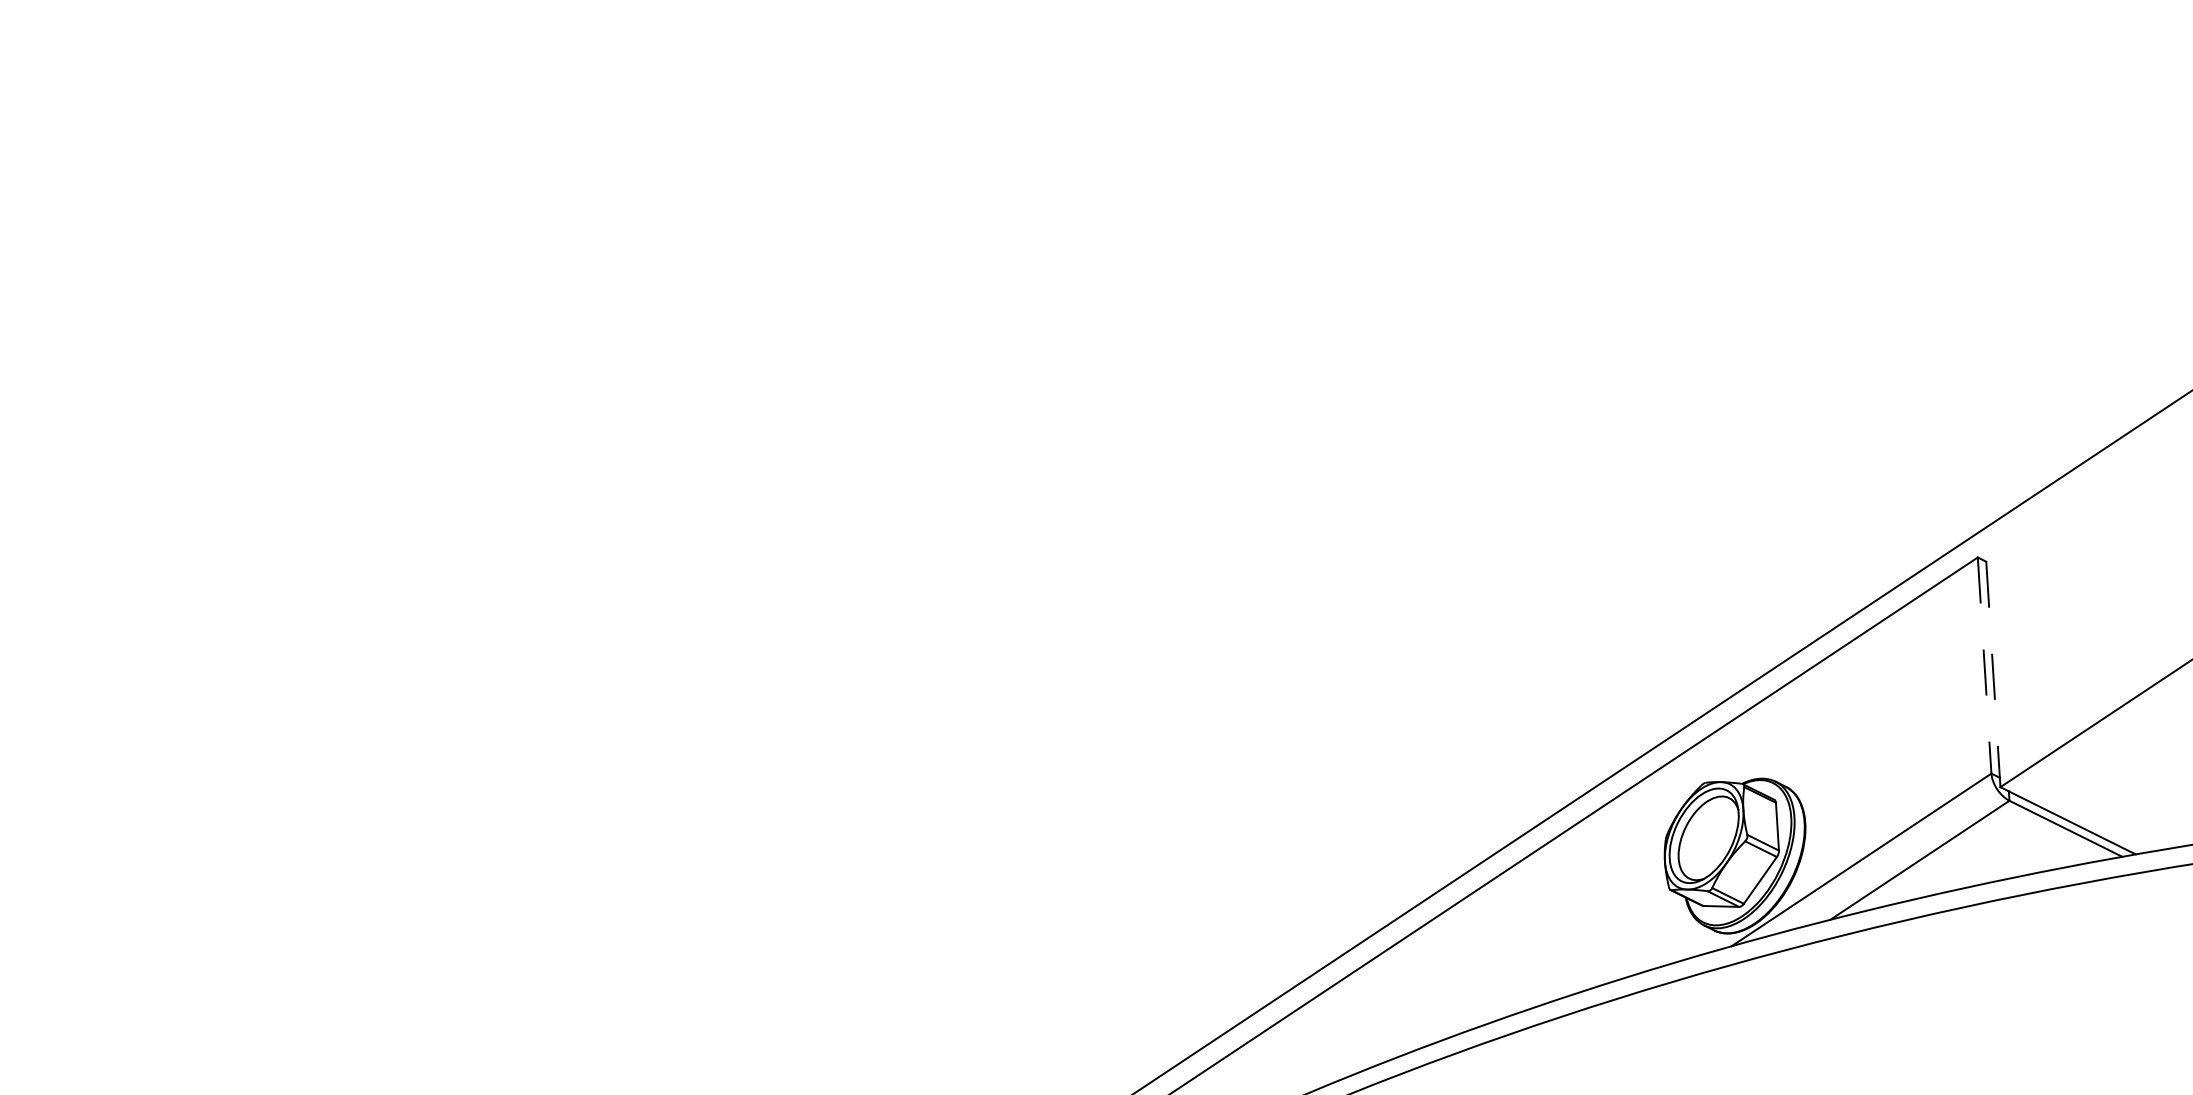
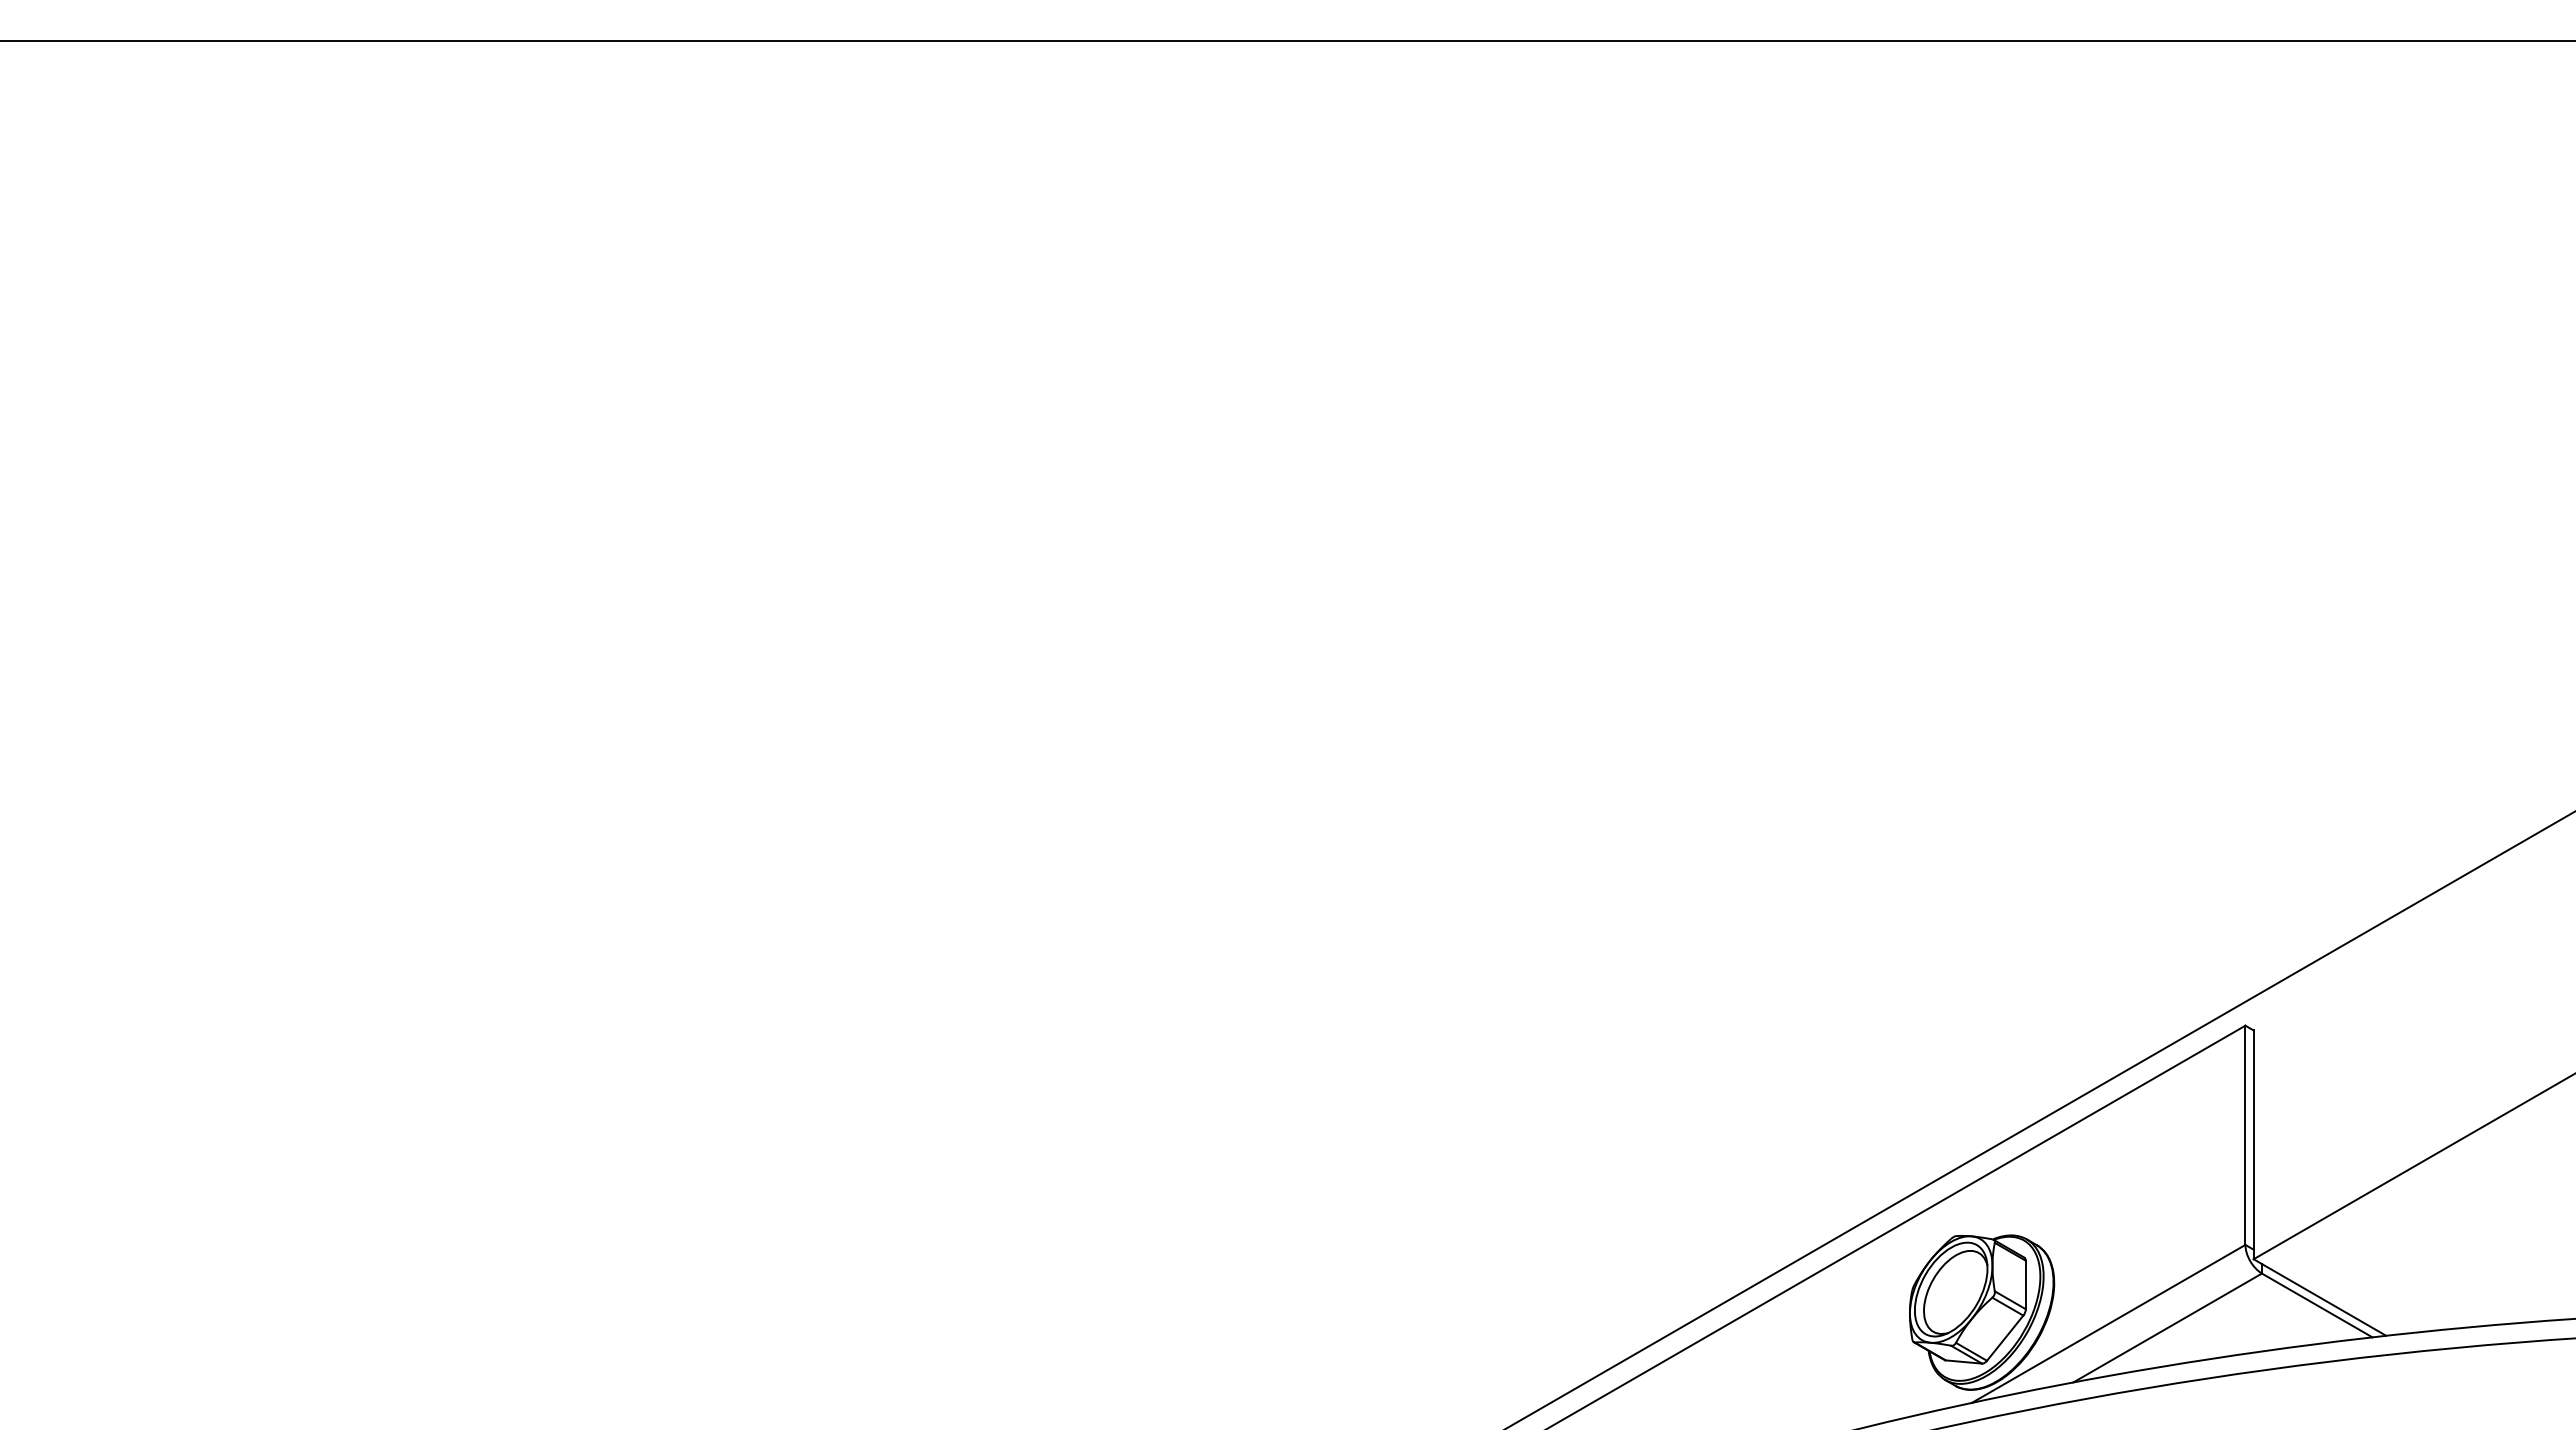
line: (1984, 665) -> (2245, 1135), dashed -> solid
line: (1992, 670) -> (2253, 1140), dashed -> solid

